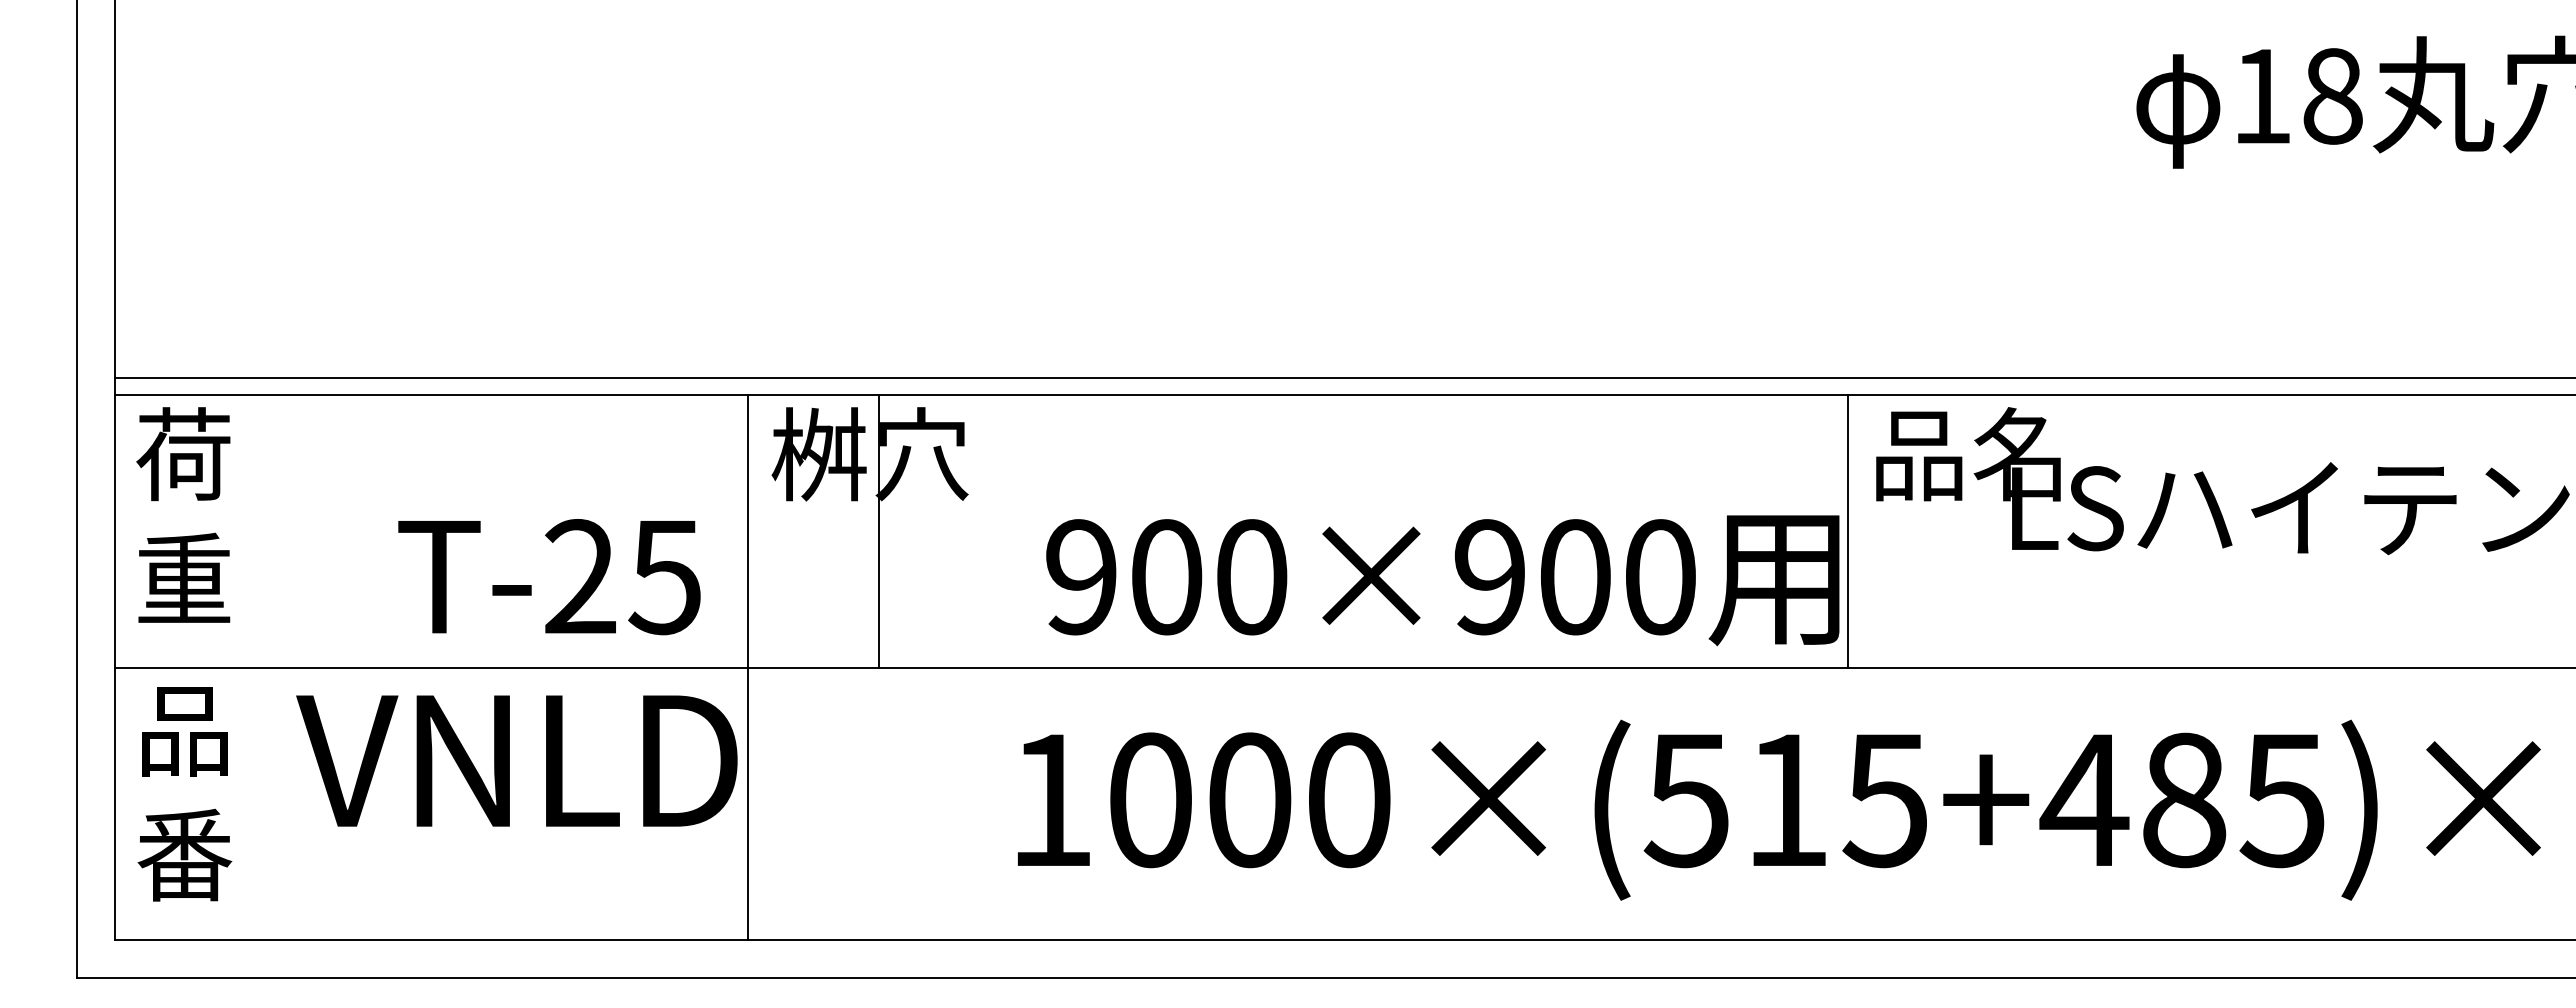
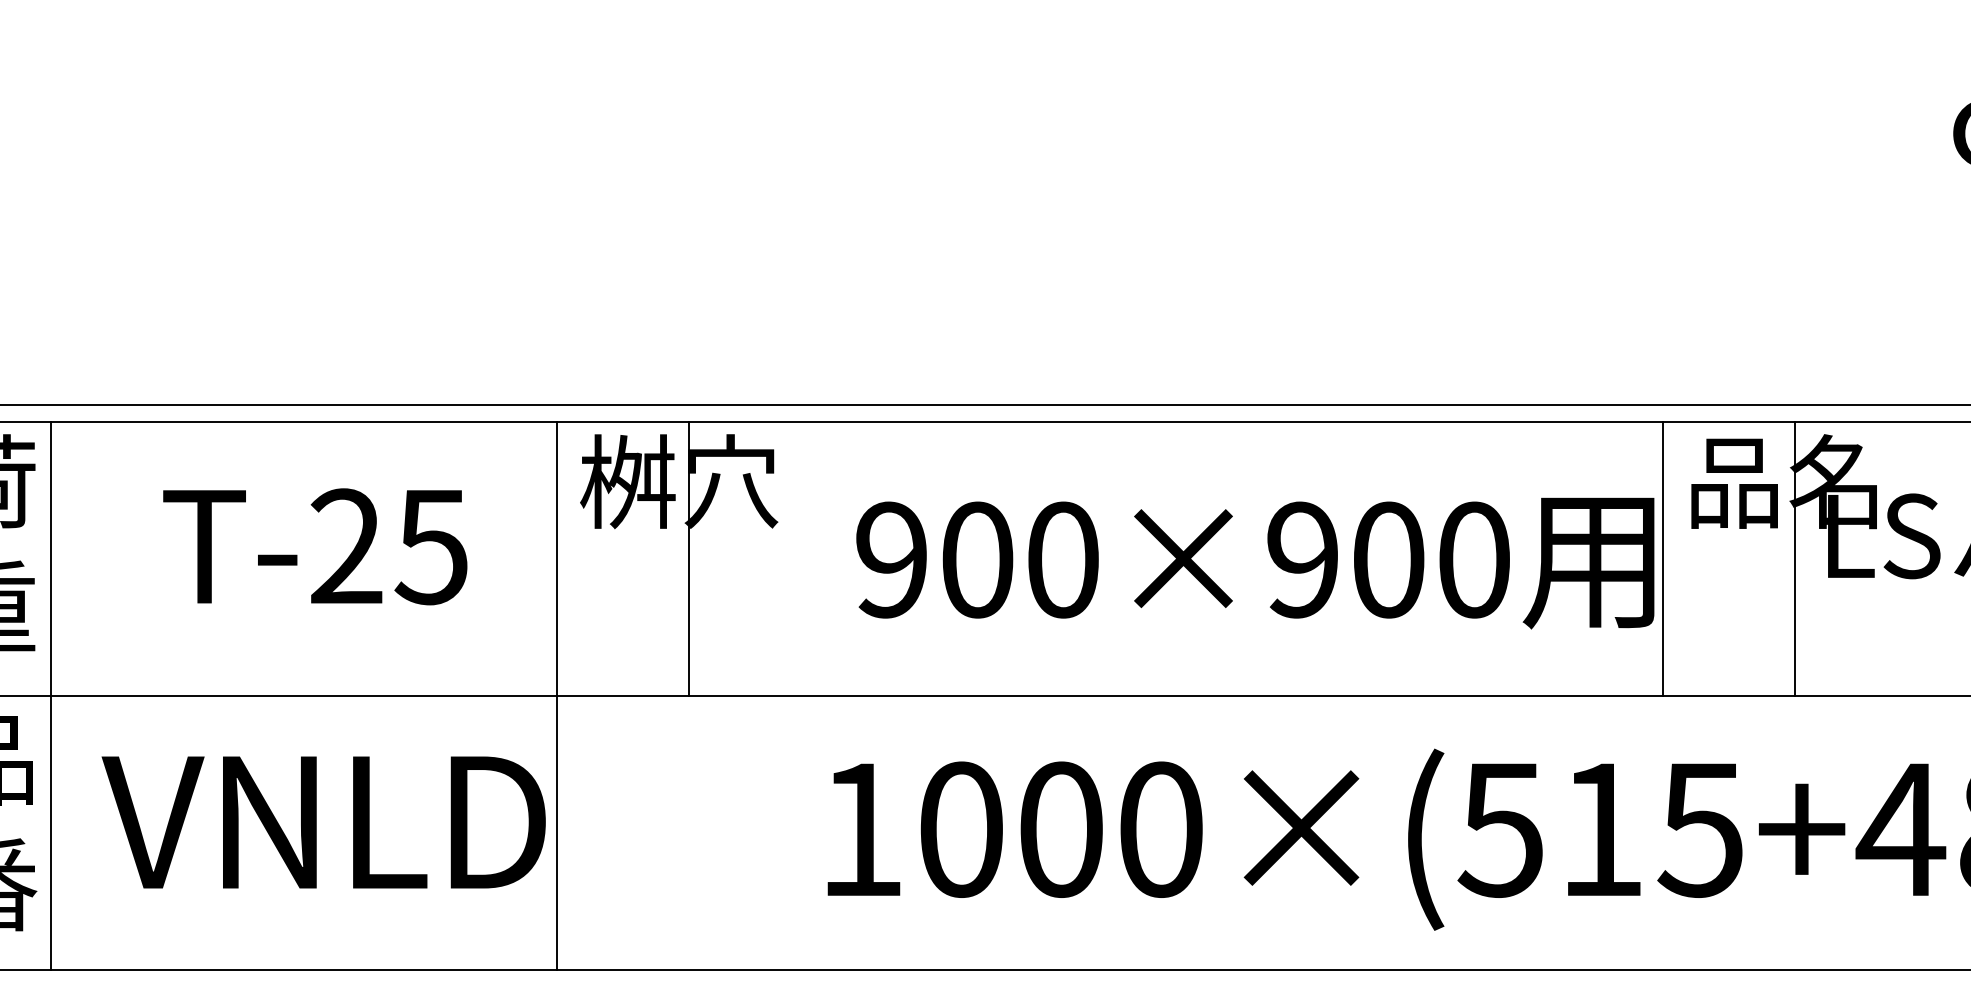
line: (1978, 531) -> (1794, 559), added
text: (549, 577) -> (315, 547), moved
text: (1442, 580) -> (1255, 563), moved
line: (245, 667) -> (50, 696), added
text: (516, 760) -> (323, 821), moved

